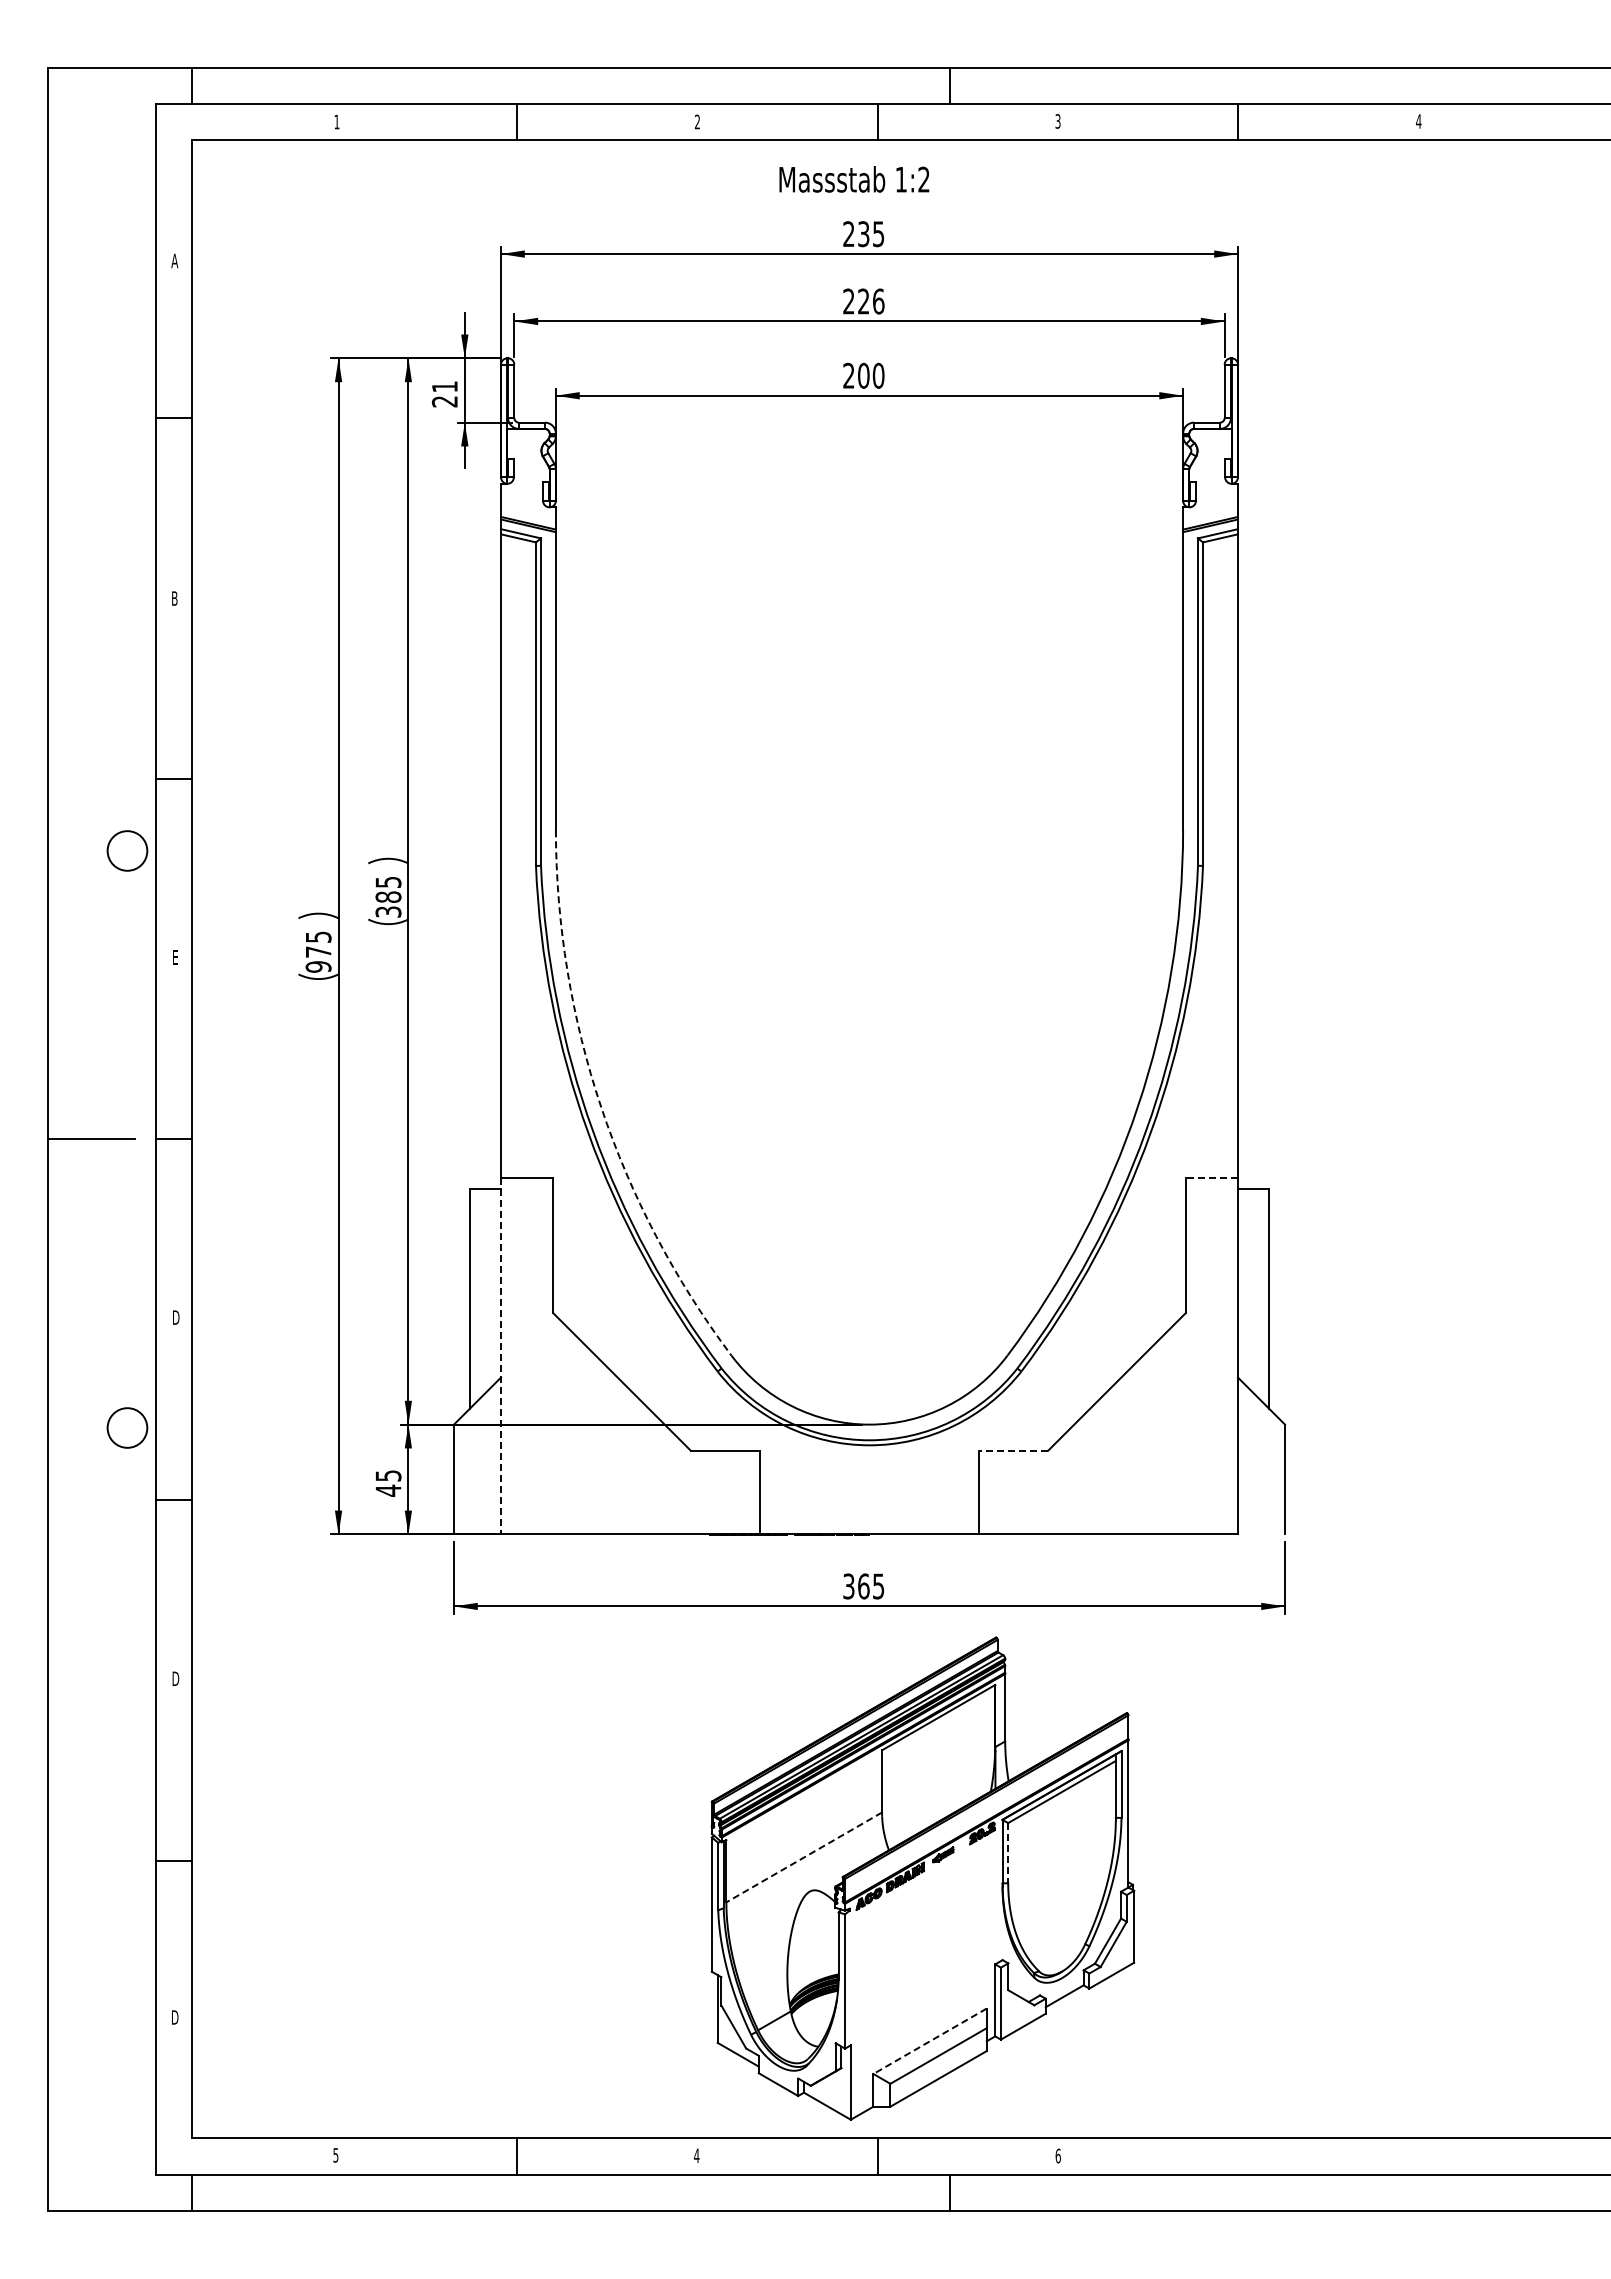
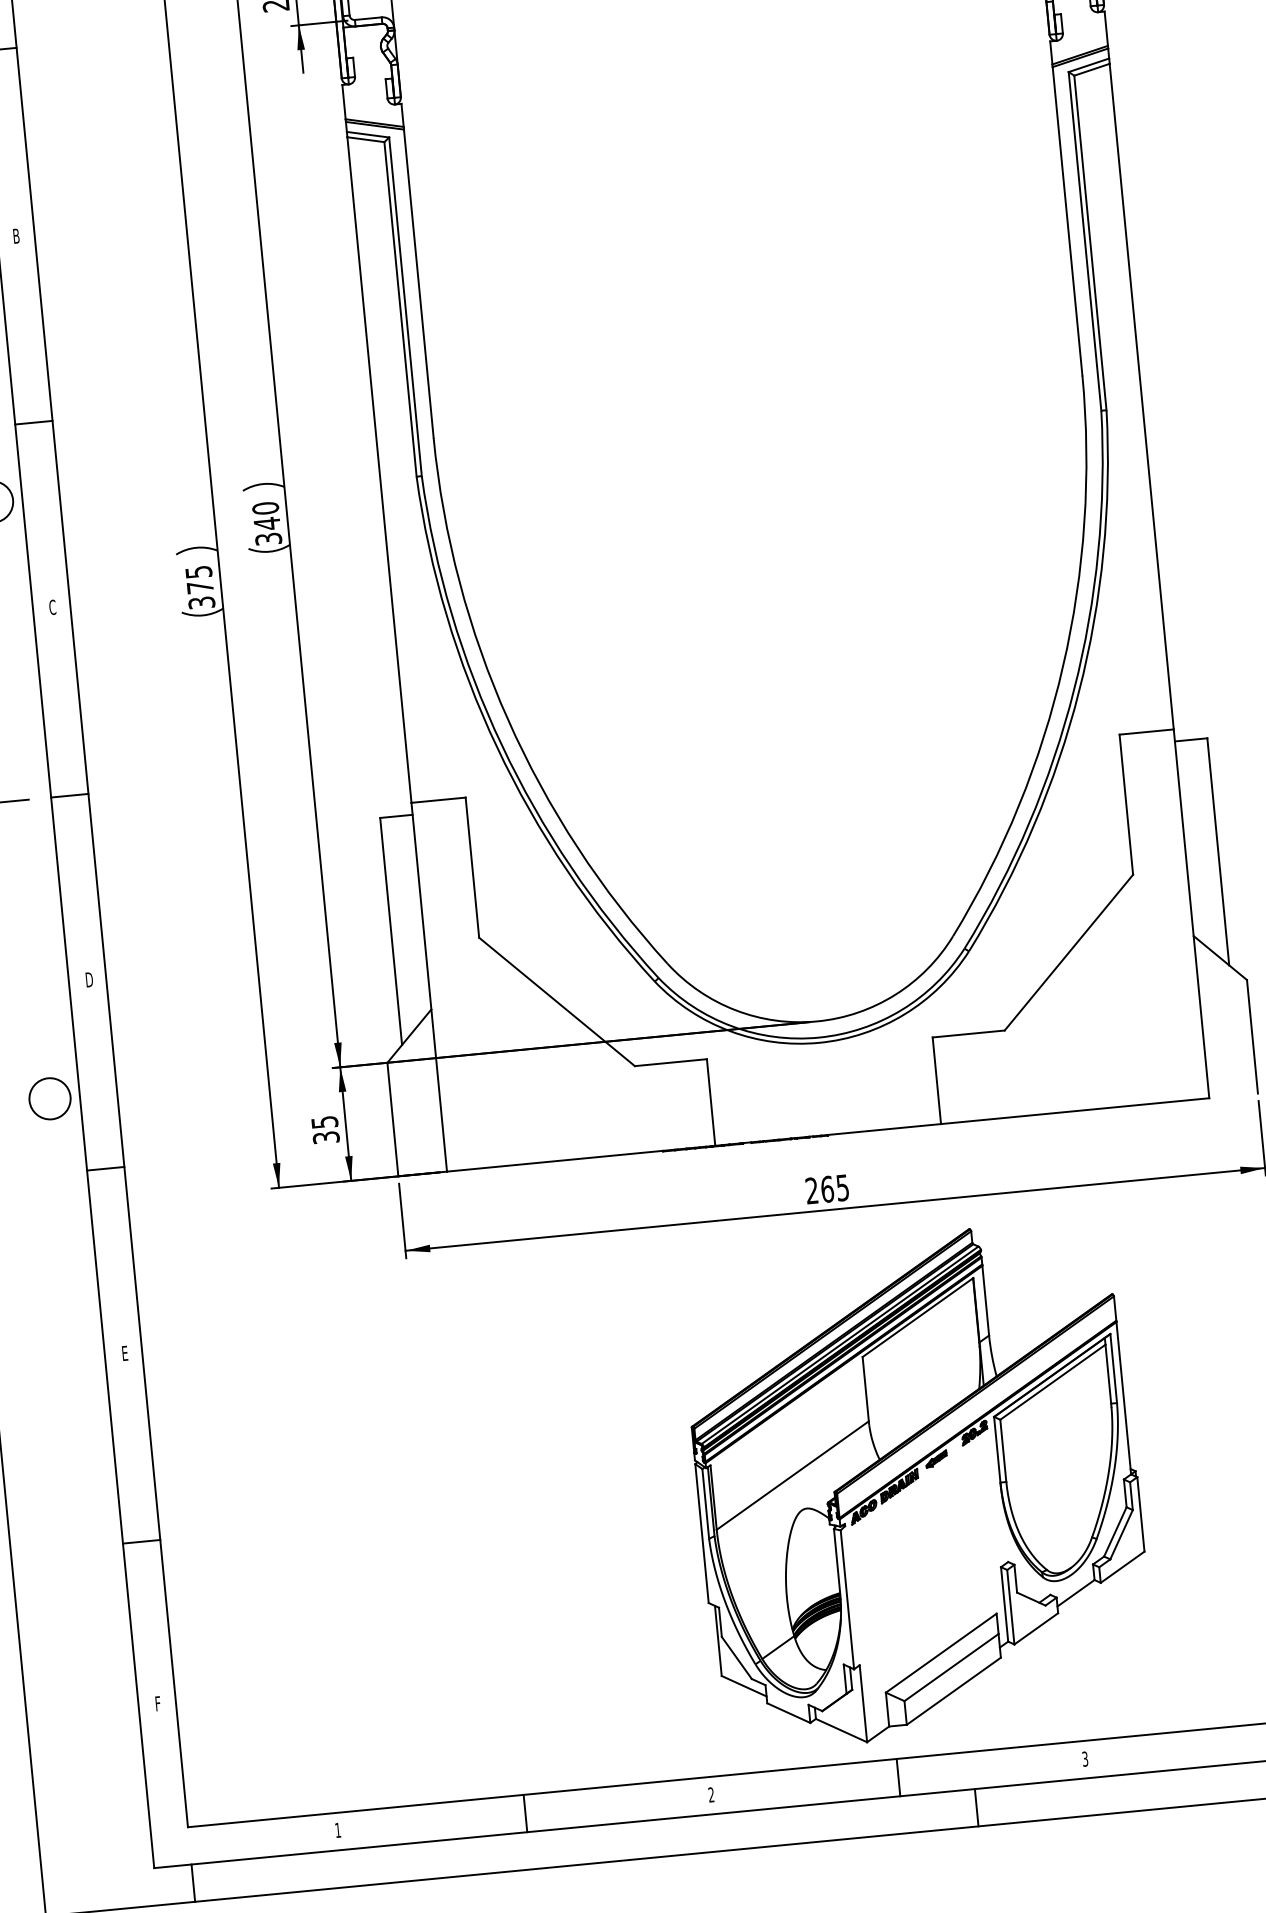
text: (388, 889) -> (266, 515), 385 -> 340
text: (175, 957) -> (52, 607), E -> C
text: (318, 966) -> (201, 602), 975 -> 375
arc: (601, 1107) -> (508, 720), dashed -> solid
line: (1211, 1177) -> (1146, 731), dashed -> solid
line: (501, 1356) -> (429, 987), dashed -> solid
line: (1013, 1450) -> (968, 1033), dashed -> solid
text: (388, 1490) -> (326, 1137), 45 -> 35
text: (848, 1586) -> (811, 1190), 365 -> 265
text: (175, 1678) -> (124, 1353), D -> E
line: (1008, 1853) -> (1003, 1451), dashed -> solid
line: (804, 1857) -> (793, 1475), dashed -> solid
text: (175, 2017) -> (158, 1703), D -> F
line: (929, 2041) -> (940, 1653), dashed -> solid
text: (335, 2155) -> (337, 1830), 5 -> 1
text: (696, 2155) -> (711, 1794), 4 -> 2
text: (1057, 2155) -> (1084, 1758), 6 -> 3

